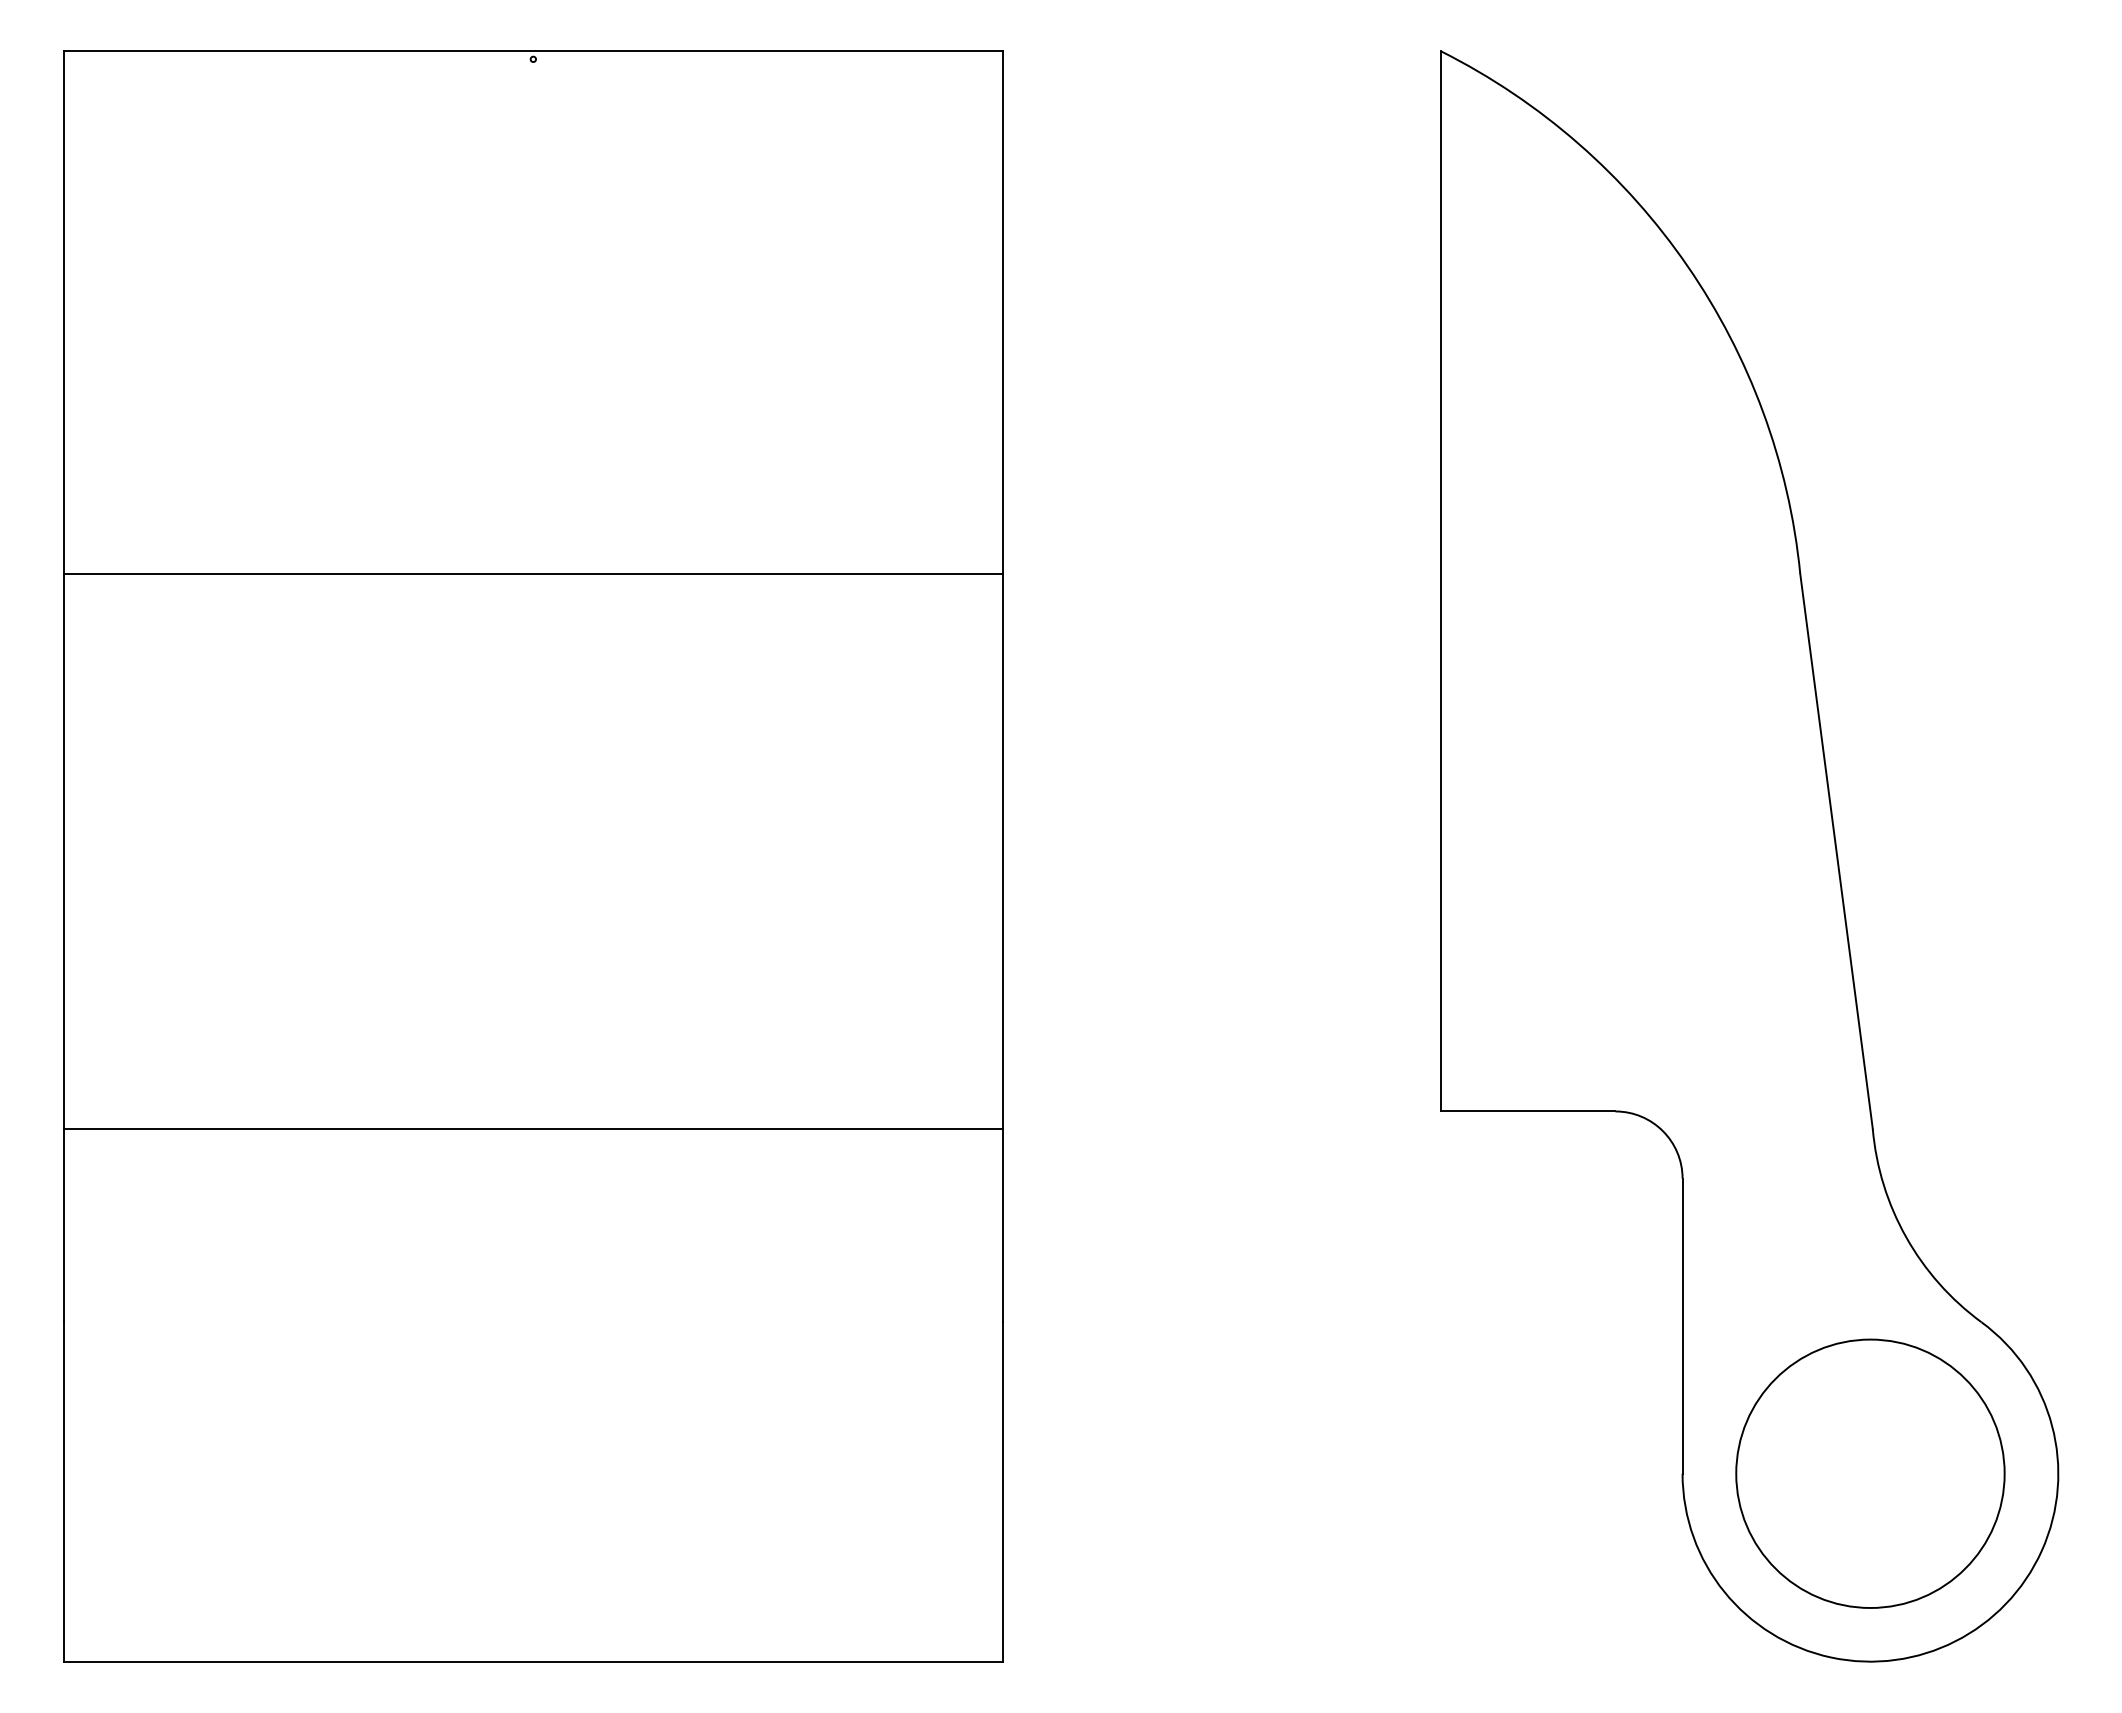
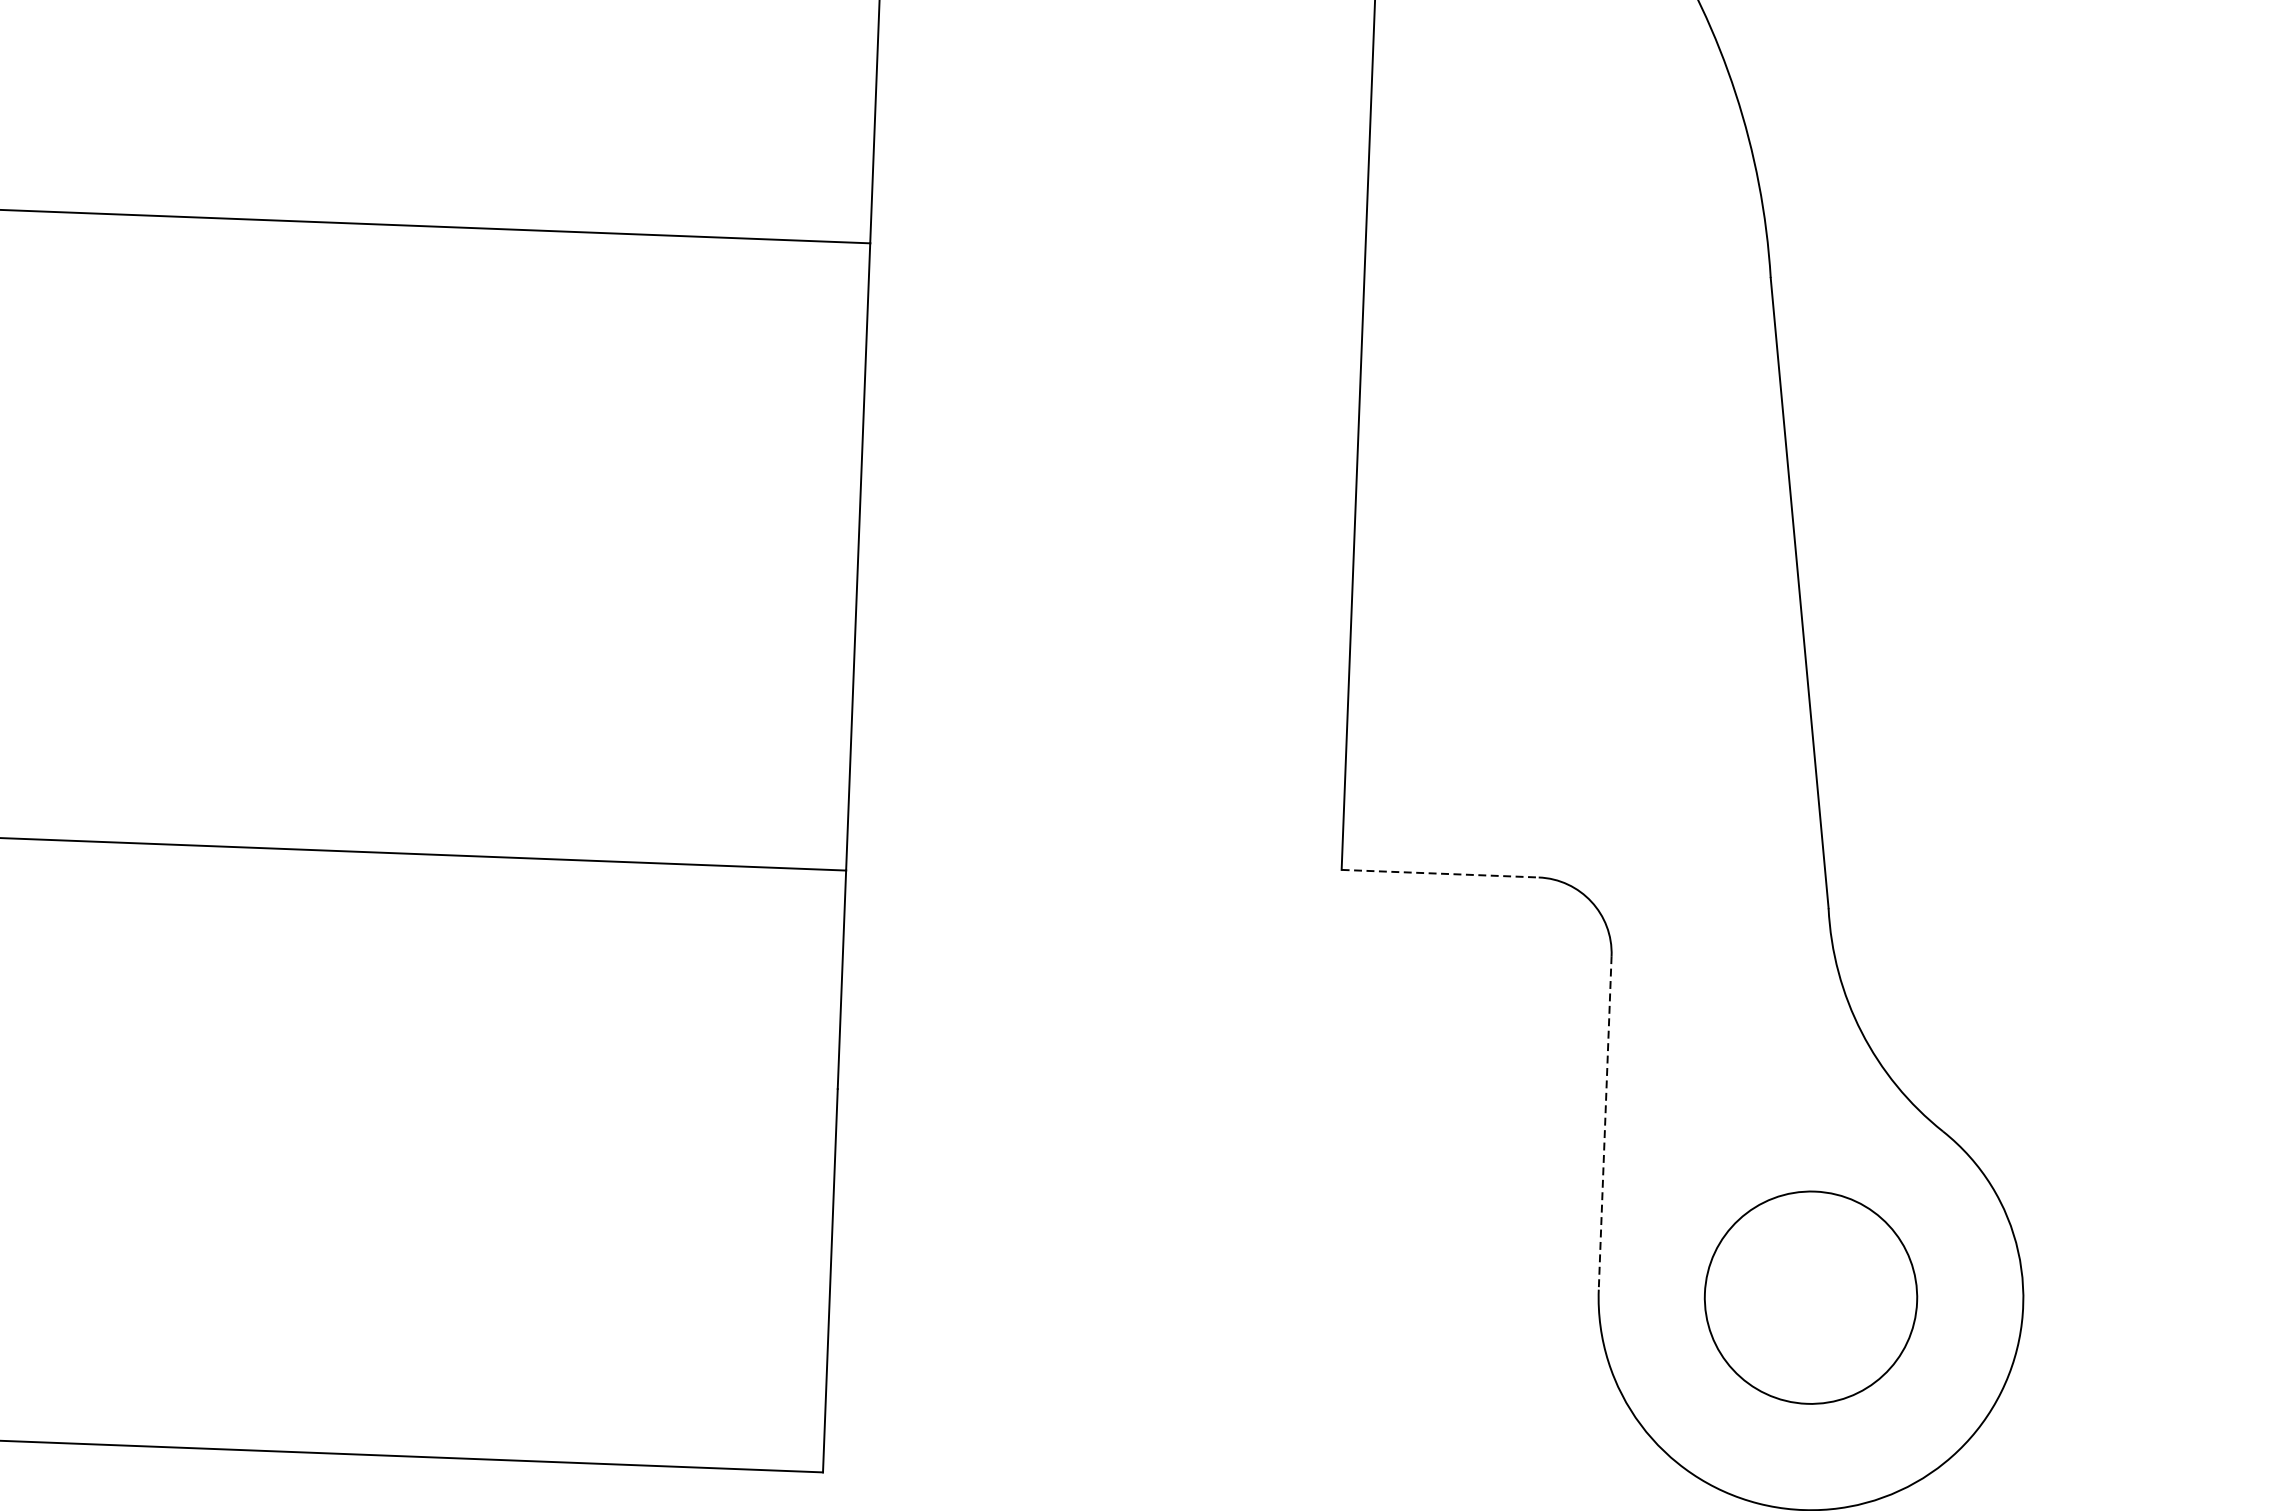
line: (1528, 1111) -> (1440, 873), solid -> dashed
line: (1682, 1326) -> (1605, 1123), solid -> dashed
circle: (1870, 1473) -> (1811, 1297), size x0.7

